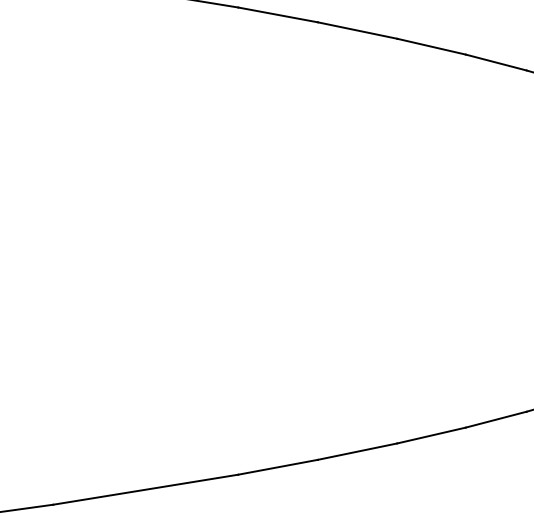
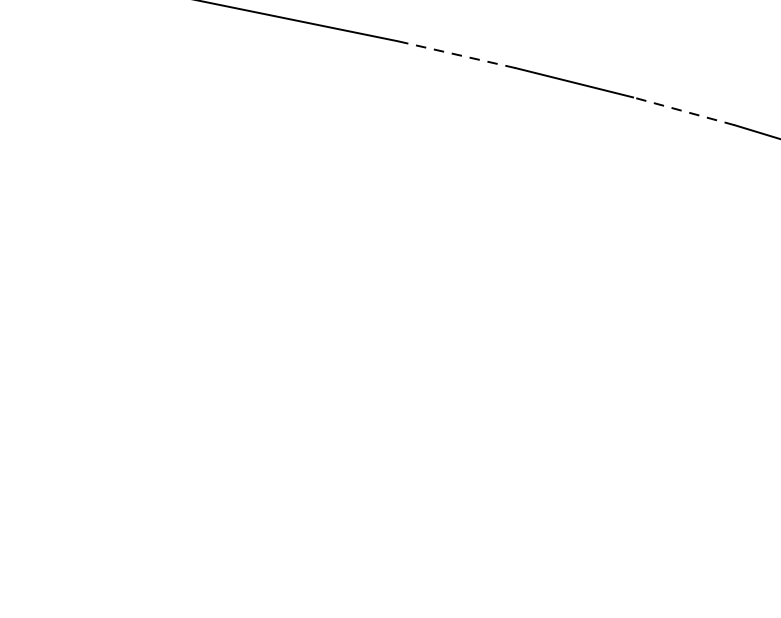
line: (277, 14) -> (455, 53), solid -> dashed
line: (431, 46) -> (683, 111), solid -> dashed

